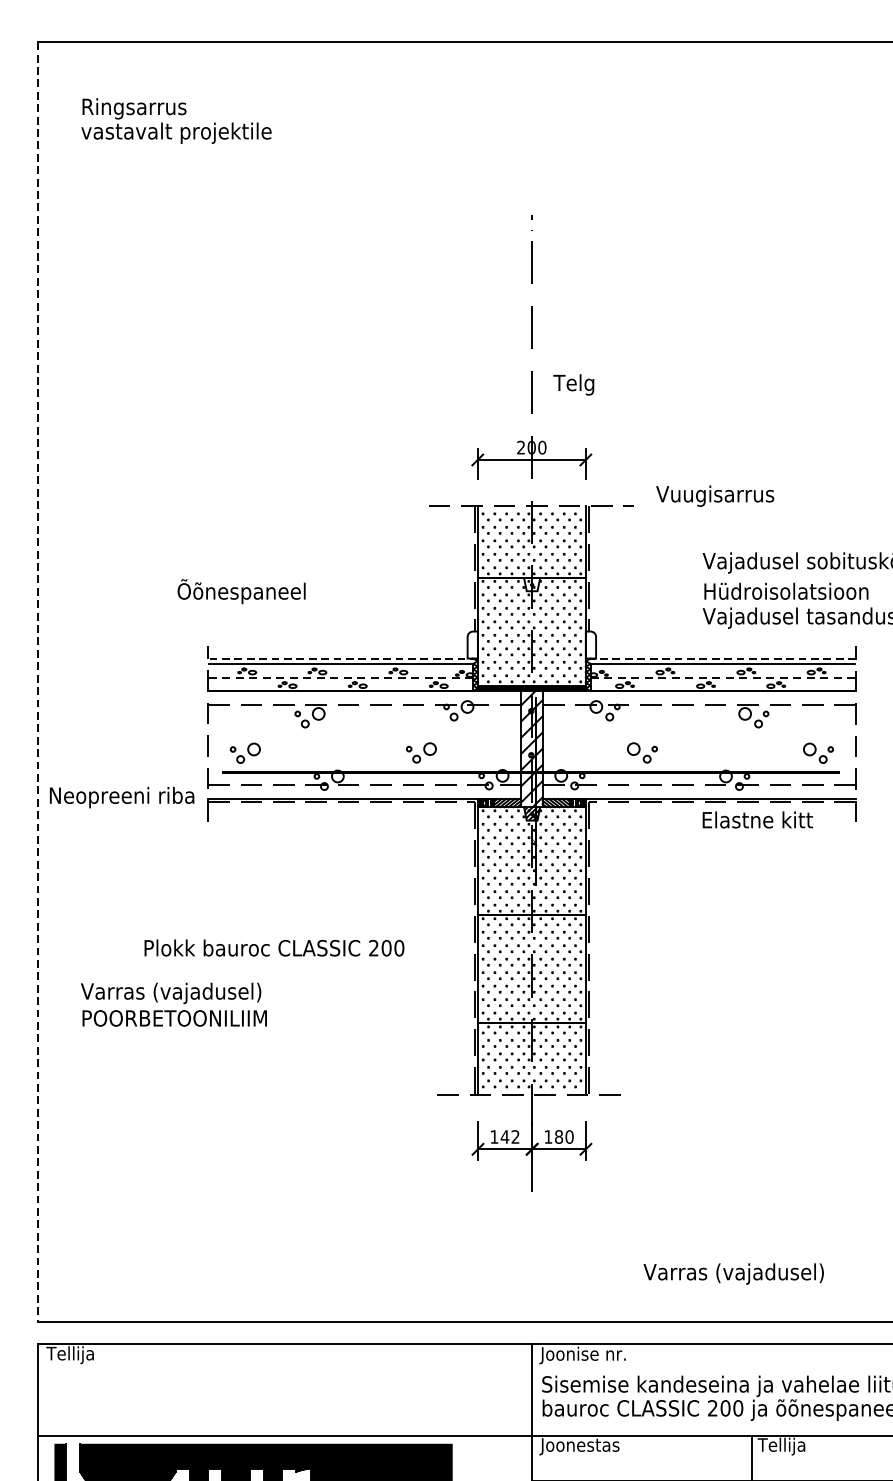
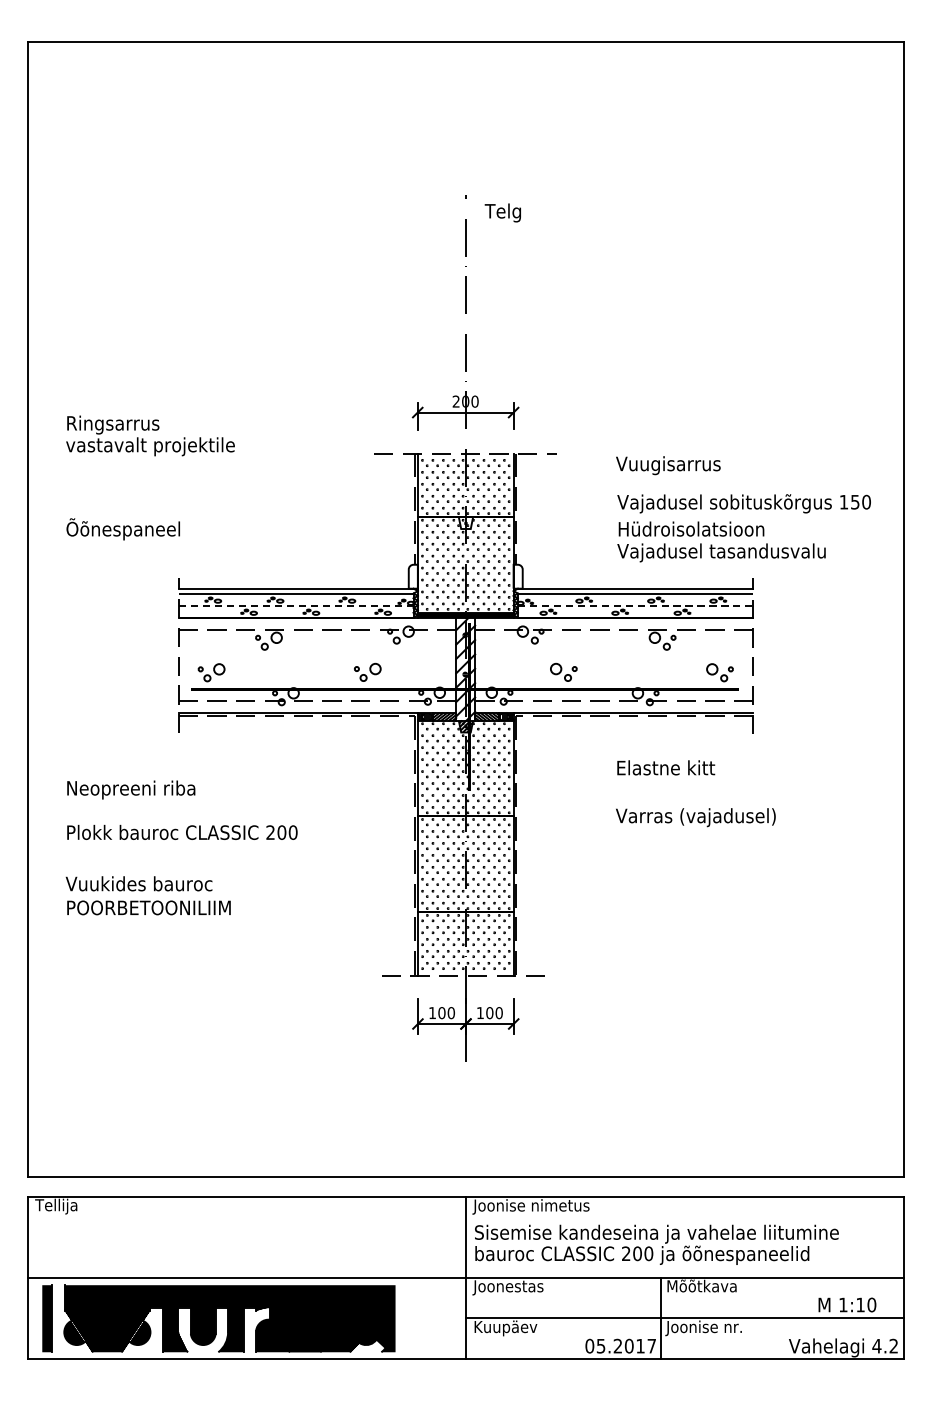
text: (176, 120) -> (150, 435), moved
text: (573, 384) -> (502, 212), moved
text: (715, 495) -> (668, 465), moved
text: (240, 591) -> (122, 529), moved
line: (343, 658) -> (298, 588), dashed -> solid
line: (720, 658) -> (633, 588), dashed -> solid
line: (37, 681) -> (27, 609), dashed -> solid
text: (122, 796) -> (131, 789), moved
text: (758, 819) -> (666, 767), moved
text: (274, 946) -> (182, 831), moved
text: (177, 993) -> (151, 885), Varras (vajadusel) -> Vuukides bauroc
text: (558, 1136) -> (489, 1012), 180 -> 100
text: (510, 1137) -> (446, 1013), 142 -> 100
text: (733, 1273) -> (695, 817), moved
text: (644, 1353) -> (565, 1205), Joonise nr. -> Joonise nimetus
text: (797, 1446) -> (701, 1287), Tellija -> Mõõtkava

